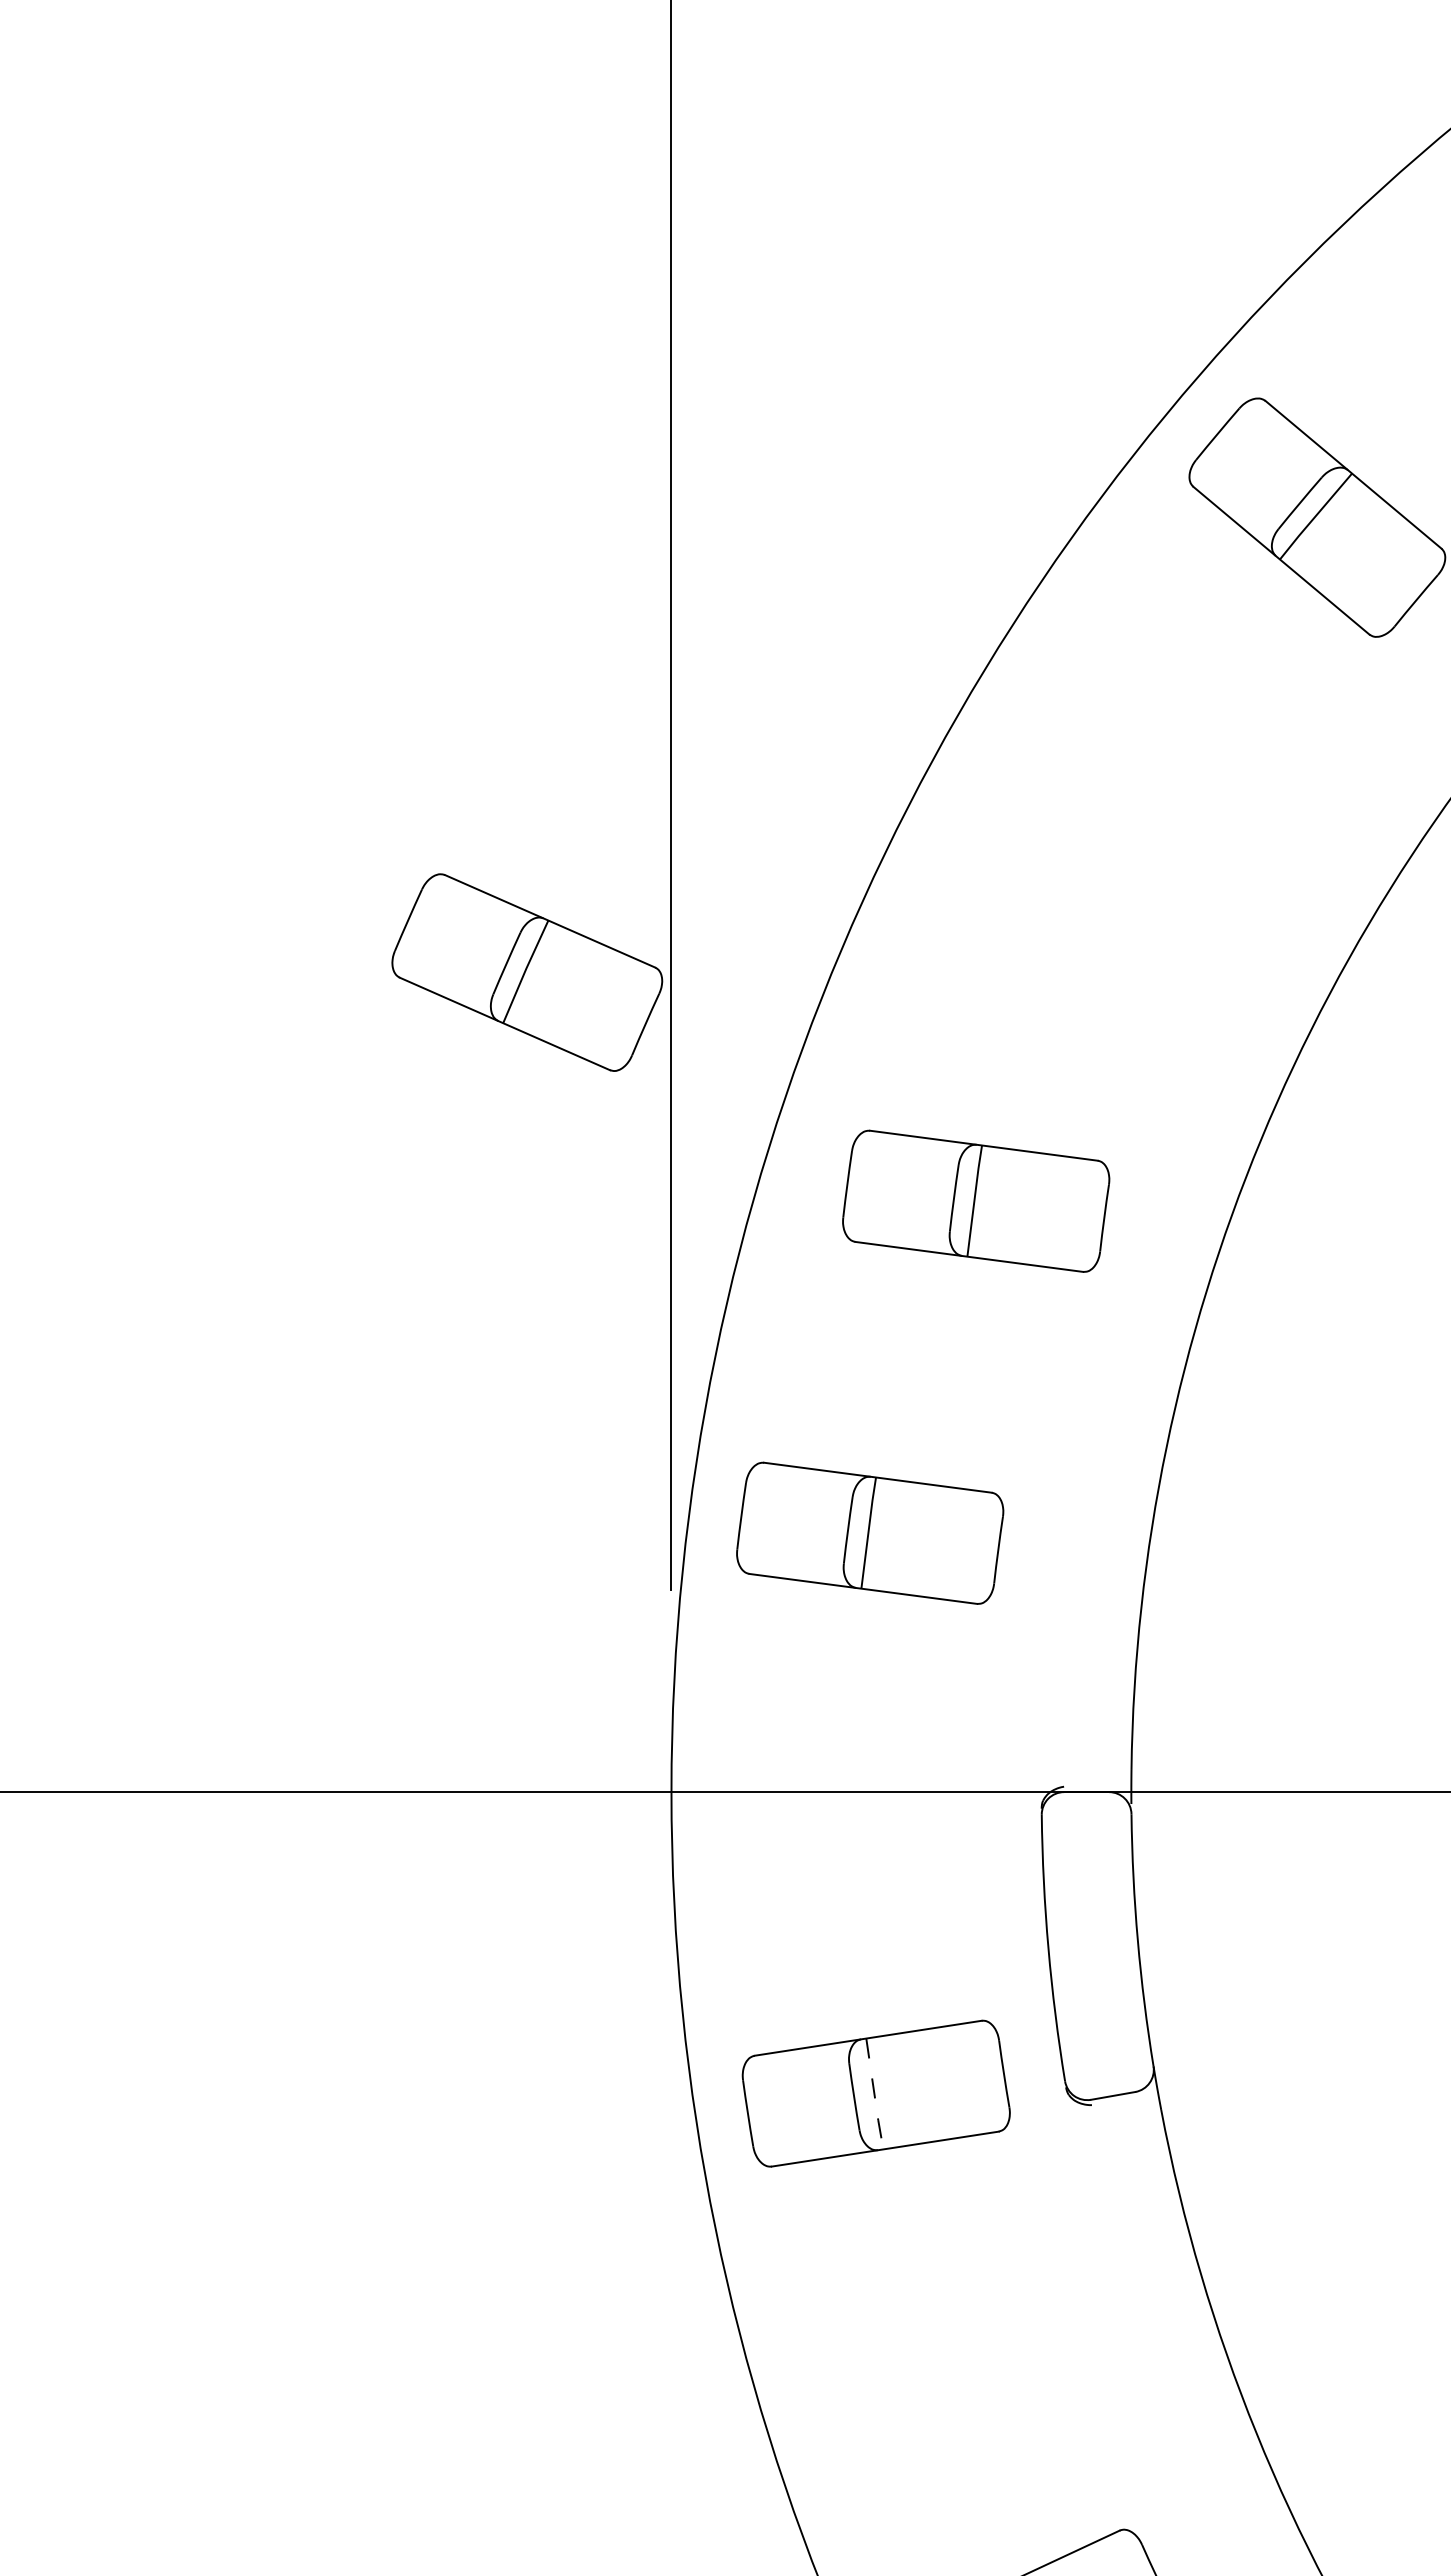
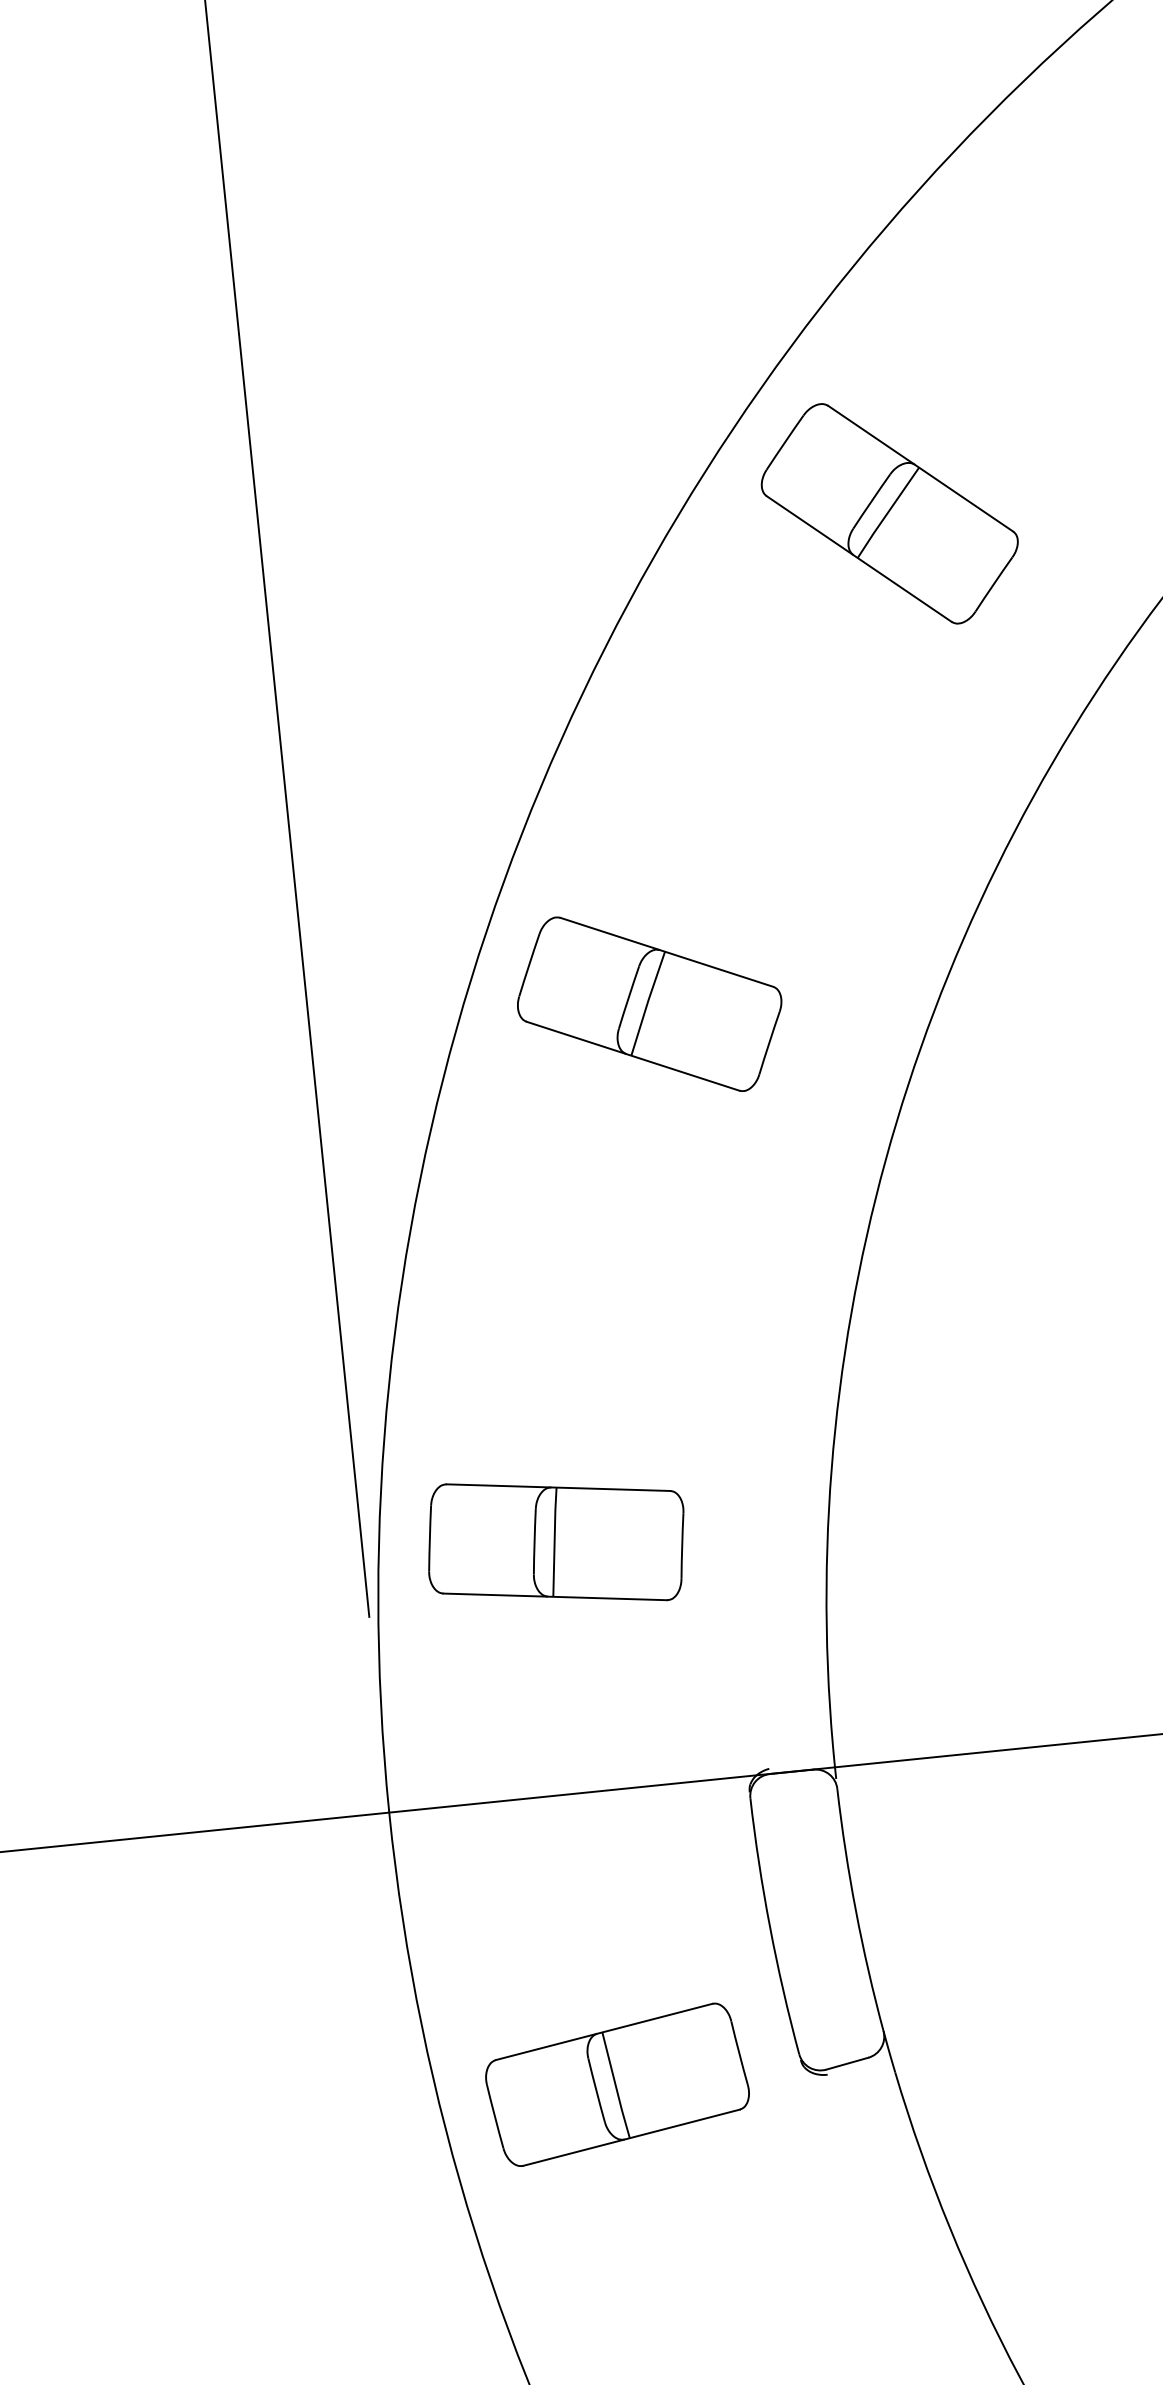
part: (527, 972) -> (649, 1004), moved
part: (976, 1200) -> (626, 1209), removed
line: (874, 2094) -> (615, 2085), dashed -> solid

